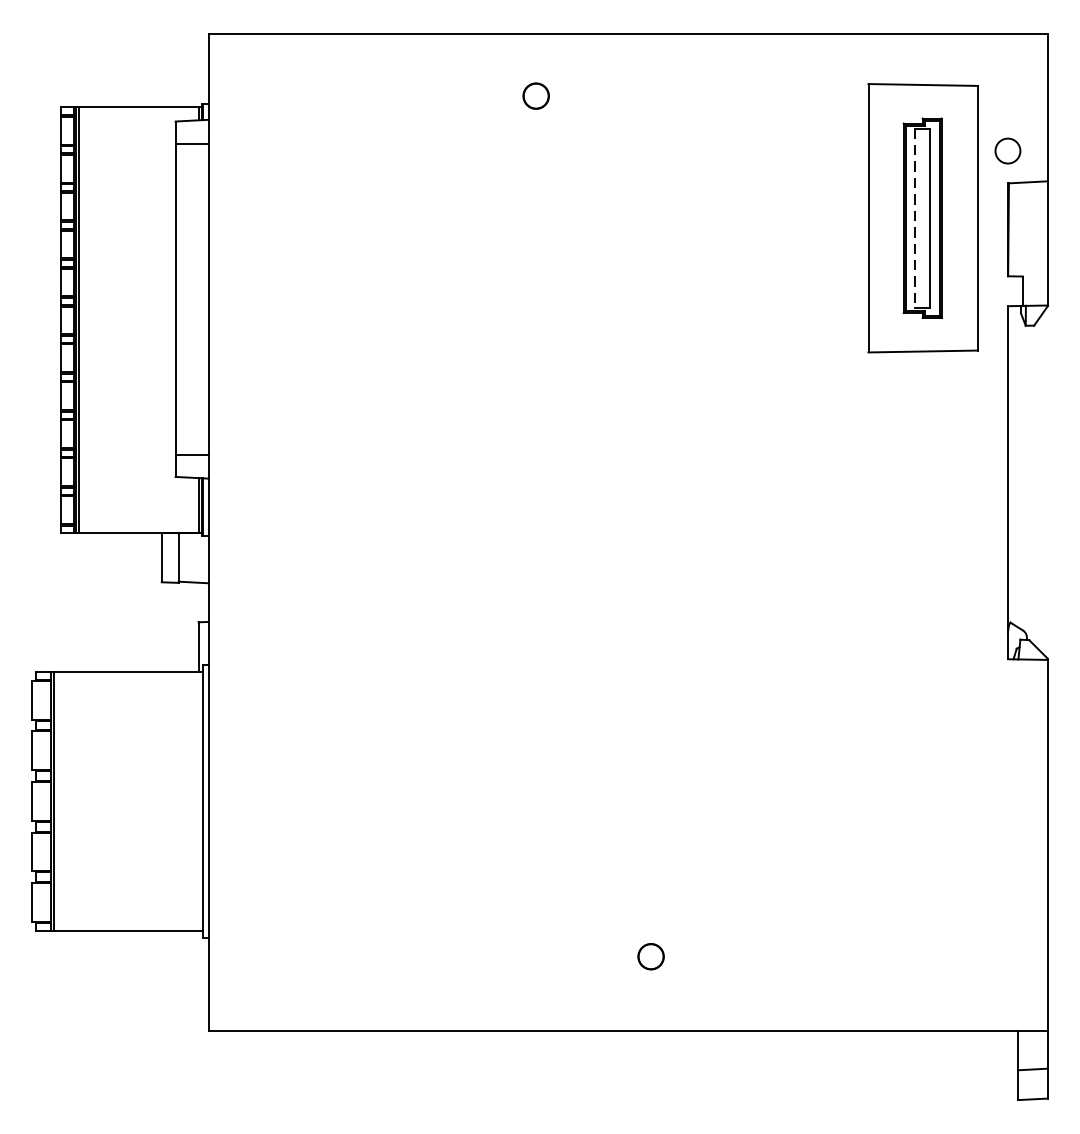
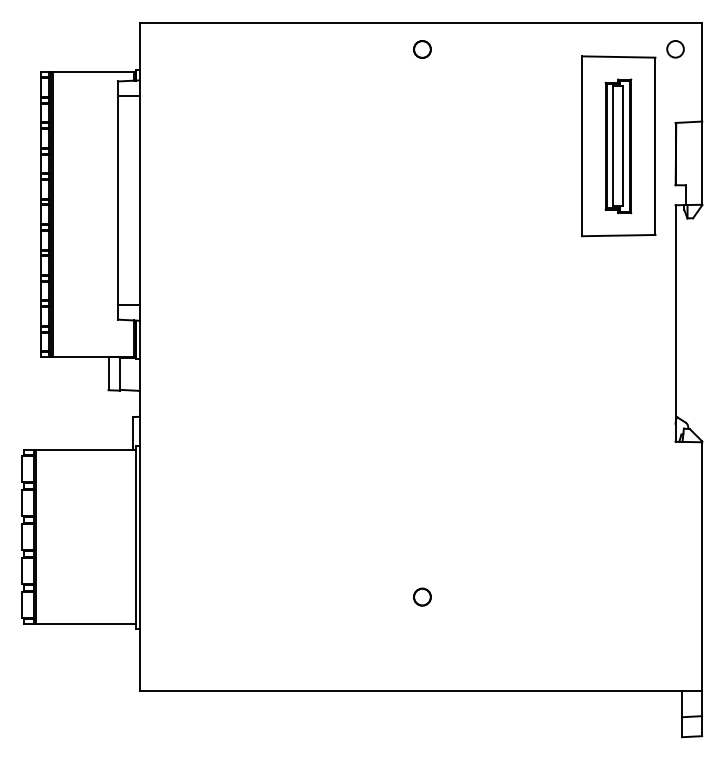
circle: (536, 96) -> (422, 49), moved
circle: (1007, 151) -> (675, 49), moved
line: (915, 218) -> (613, 146), dashed -> solid
circle: (651, 955) -> (422, 596), moved

